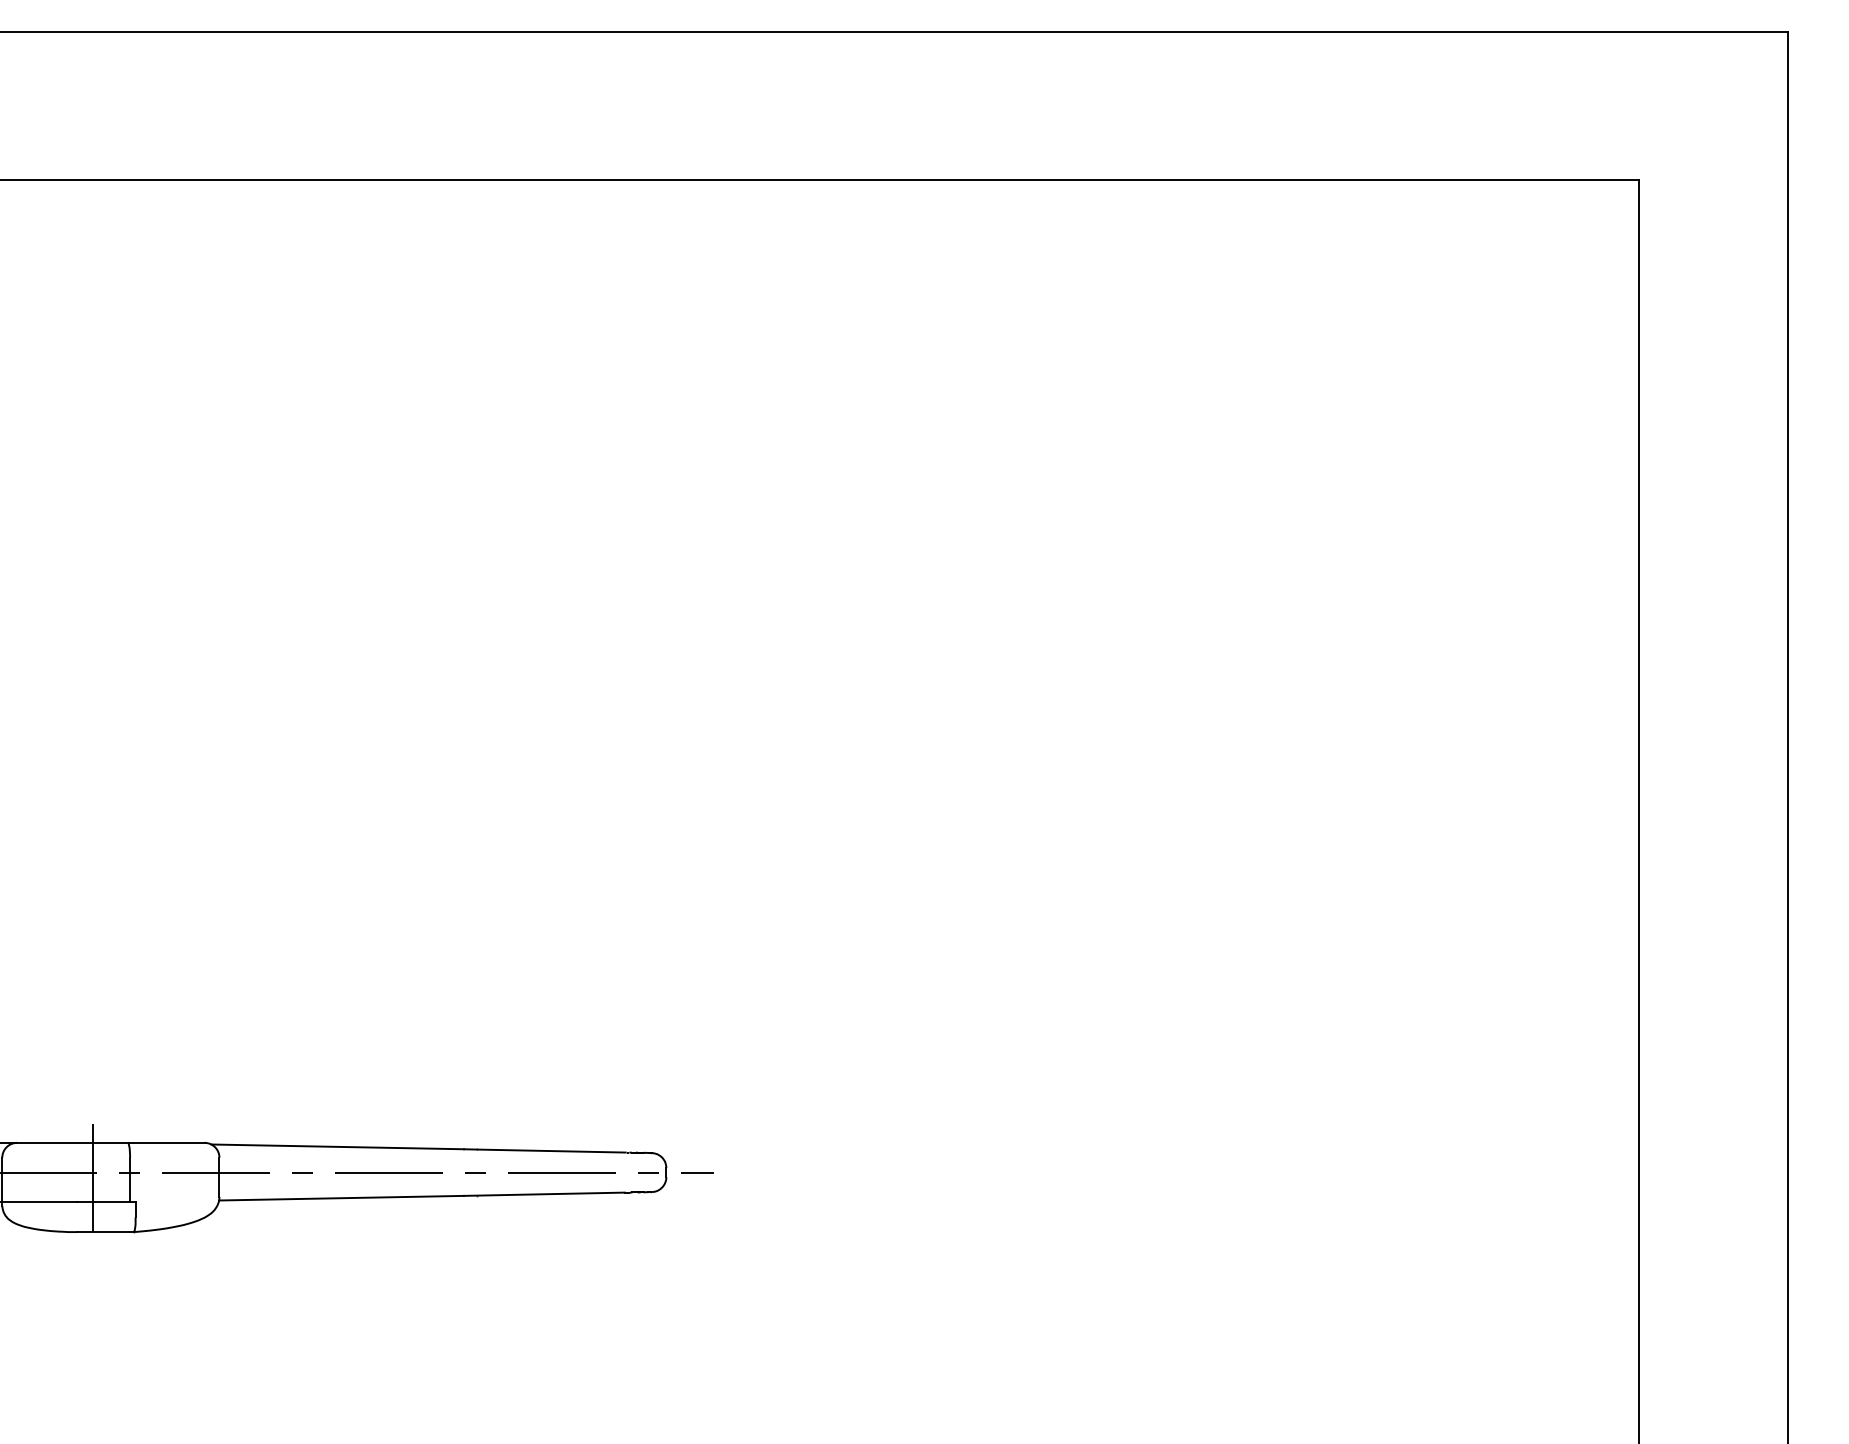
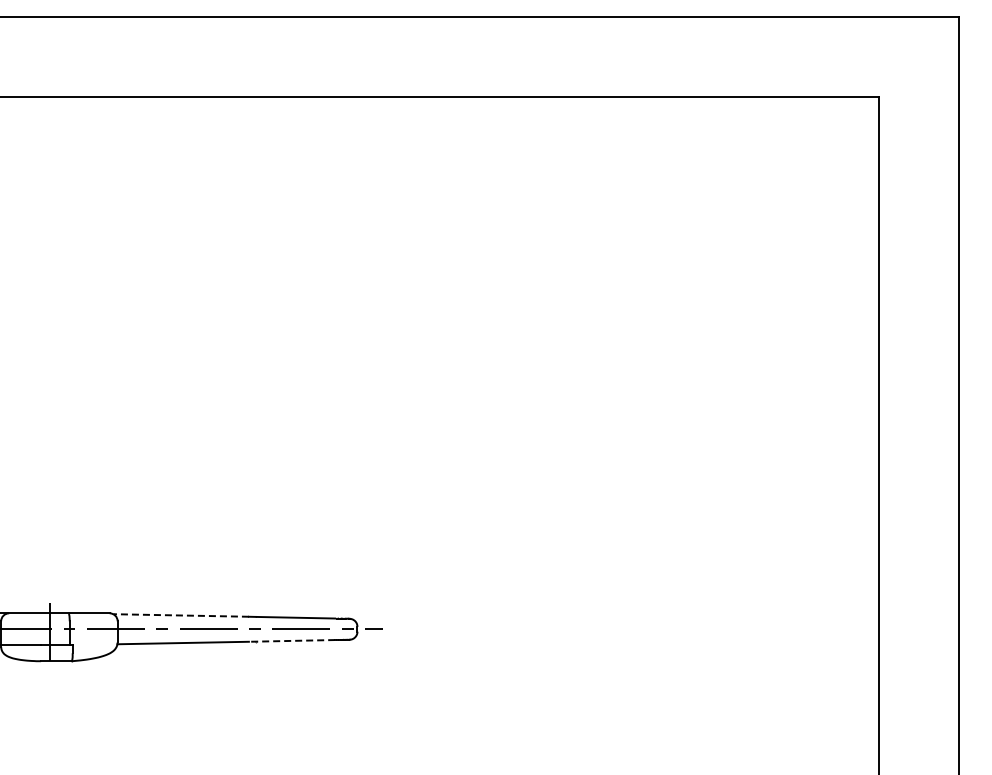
line: (338, 1146) -> (181, 615), solid -> dashed
line: (543, 1193) -> (291, 640), solid -> dashed

